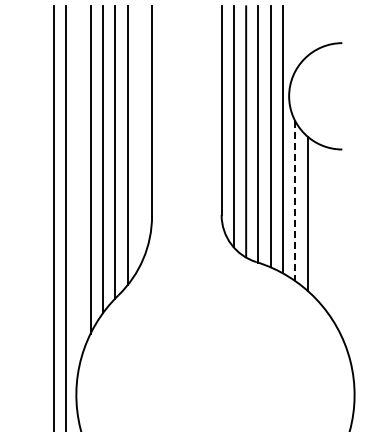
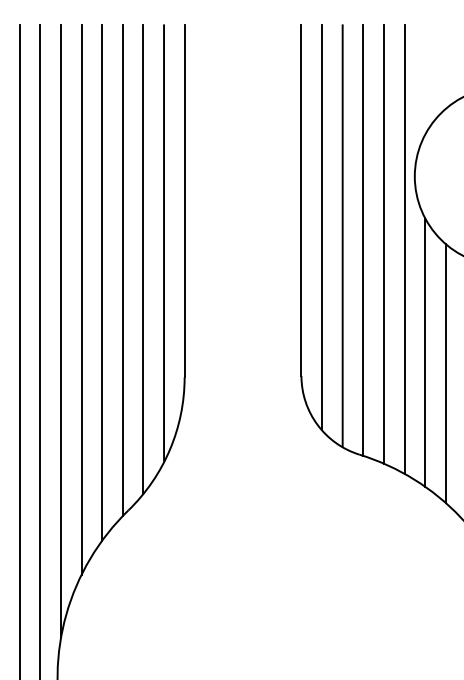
line: (139, 135) -> (163, 242), added
line: (78, 188) -> (61, 331), added
line: (295, 201) -> (425, 353), dashed -> solid

